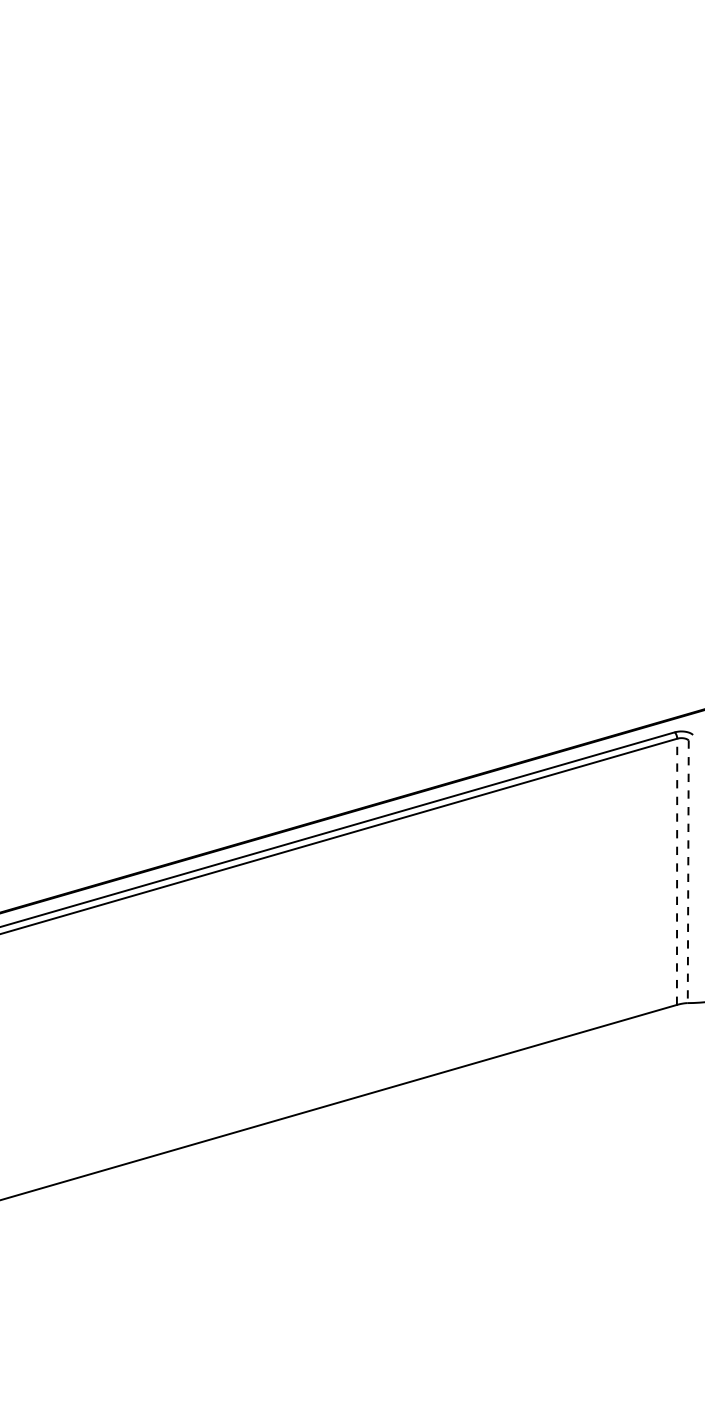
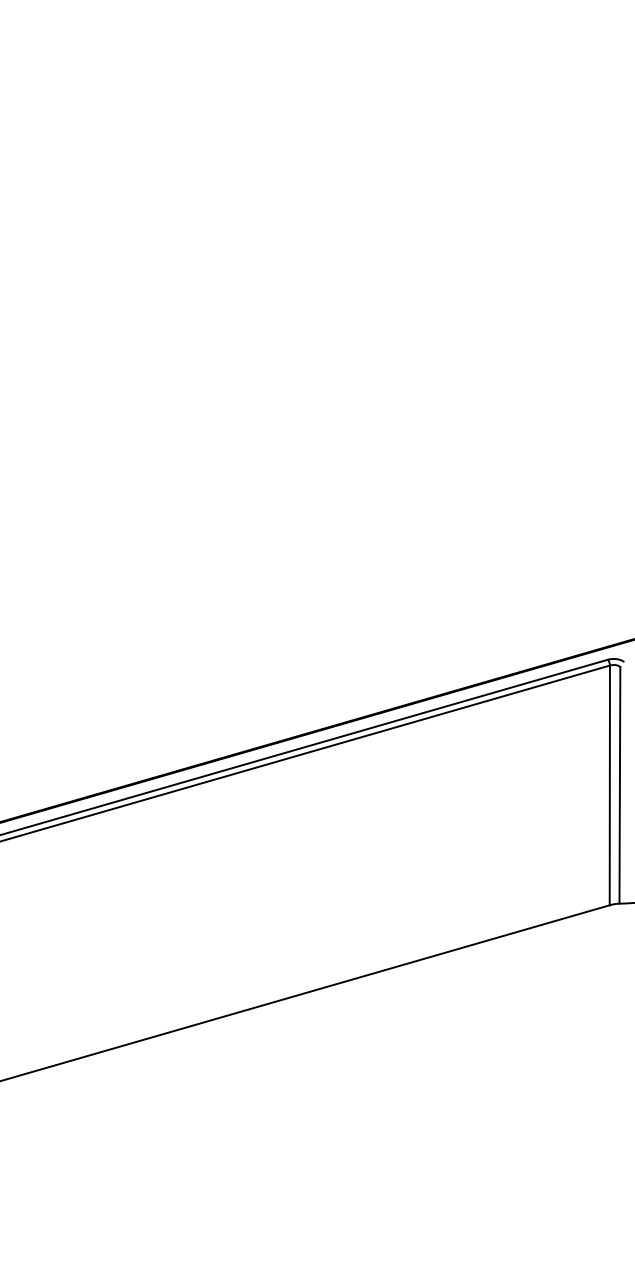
line: (676, 871) -> (609, 785), dashed -> solid
line: (687, 871) -> (619, 785), dashed -> solid

